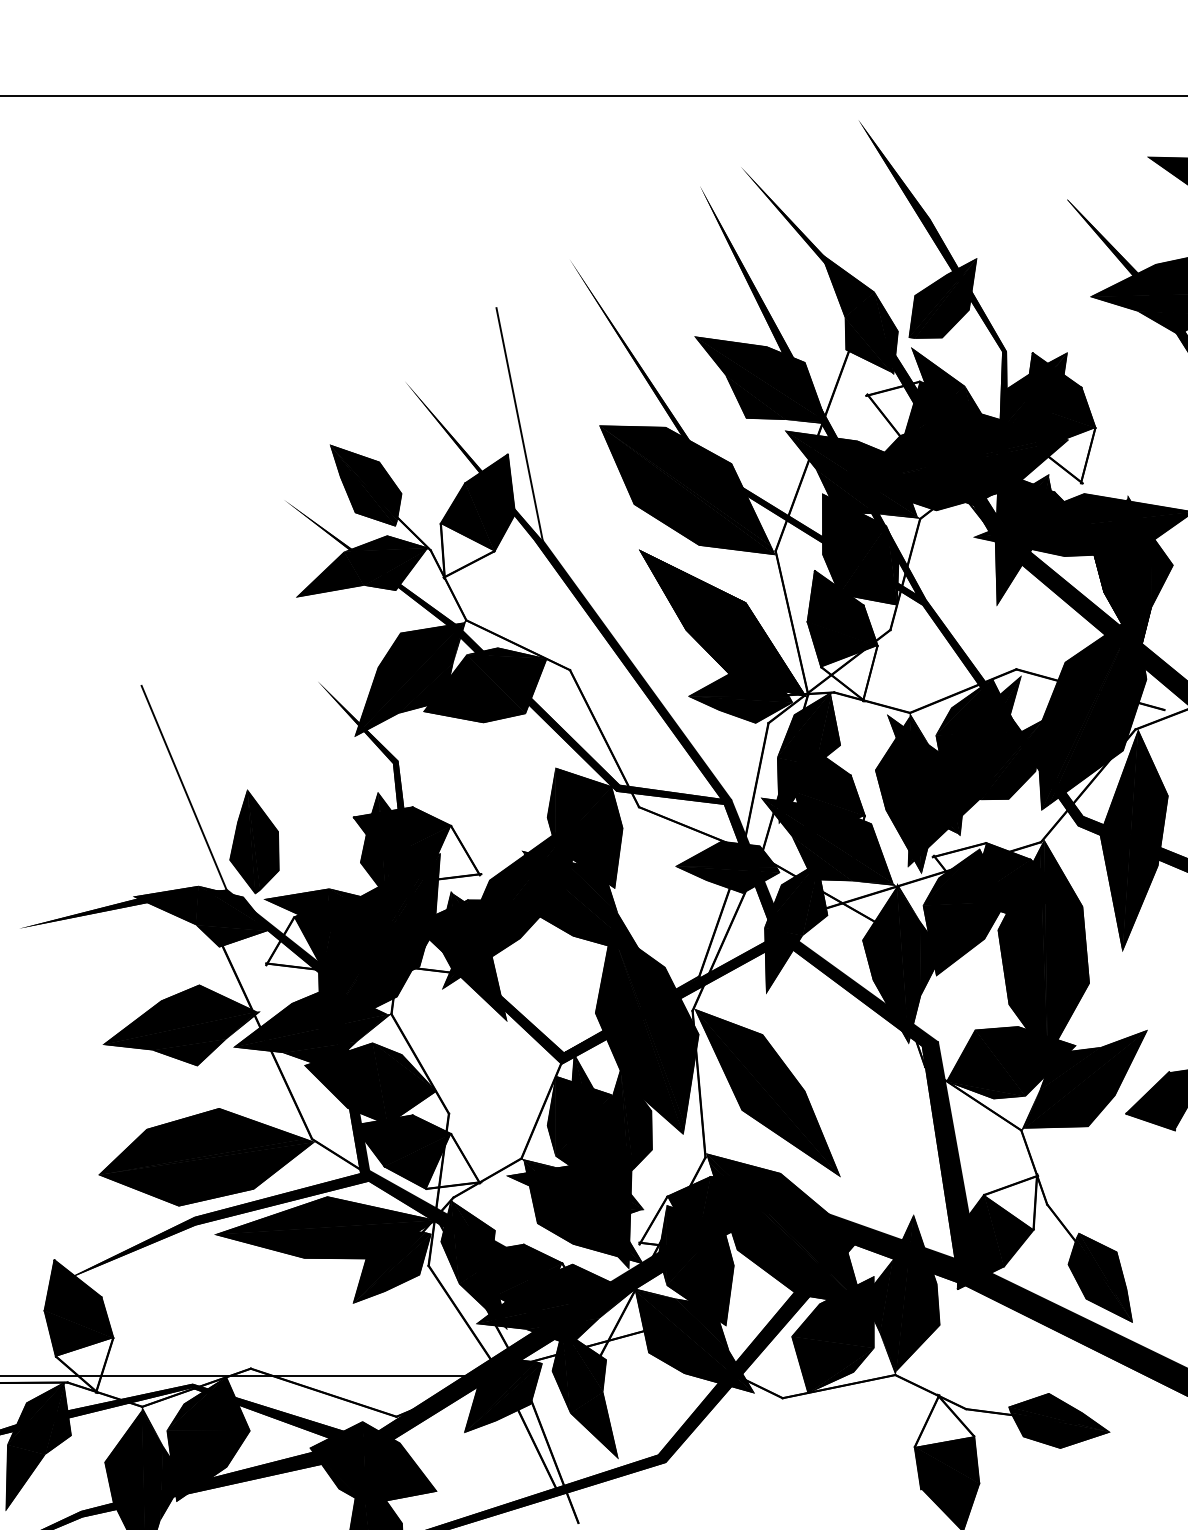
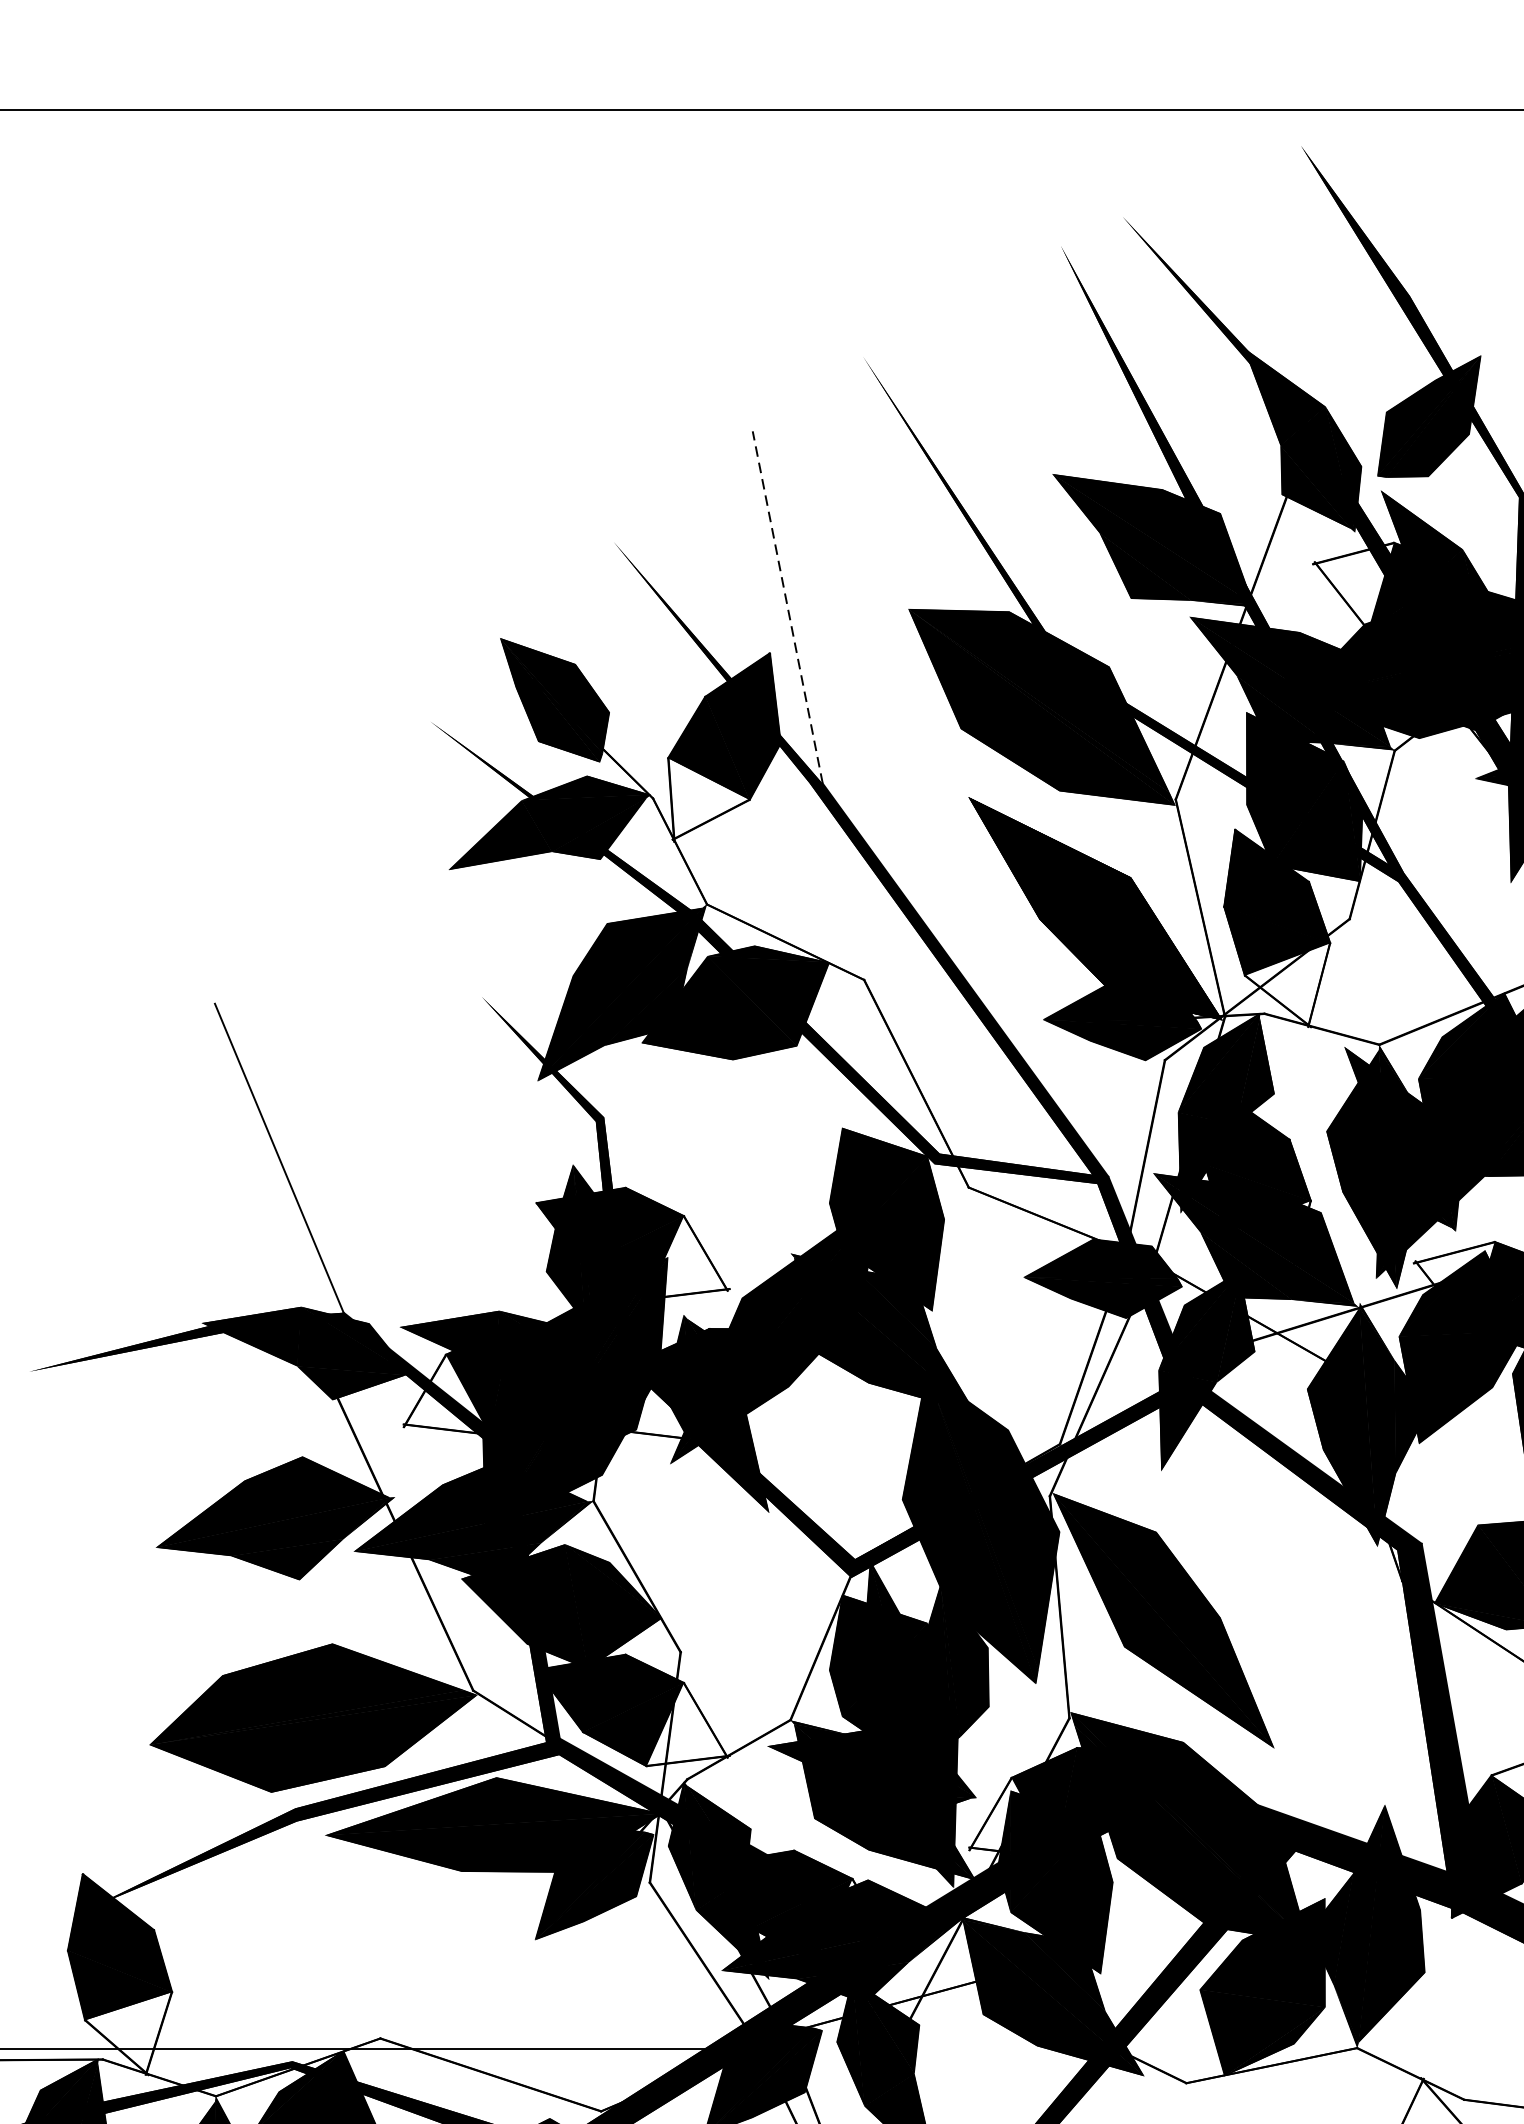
line: (519, 424) -> (787, 607), solid -> dashed
part: (254, 841) -> (385, 1239), removed

